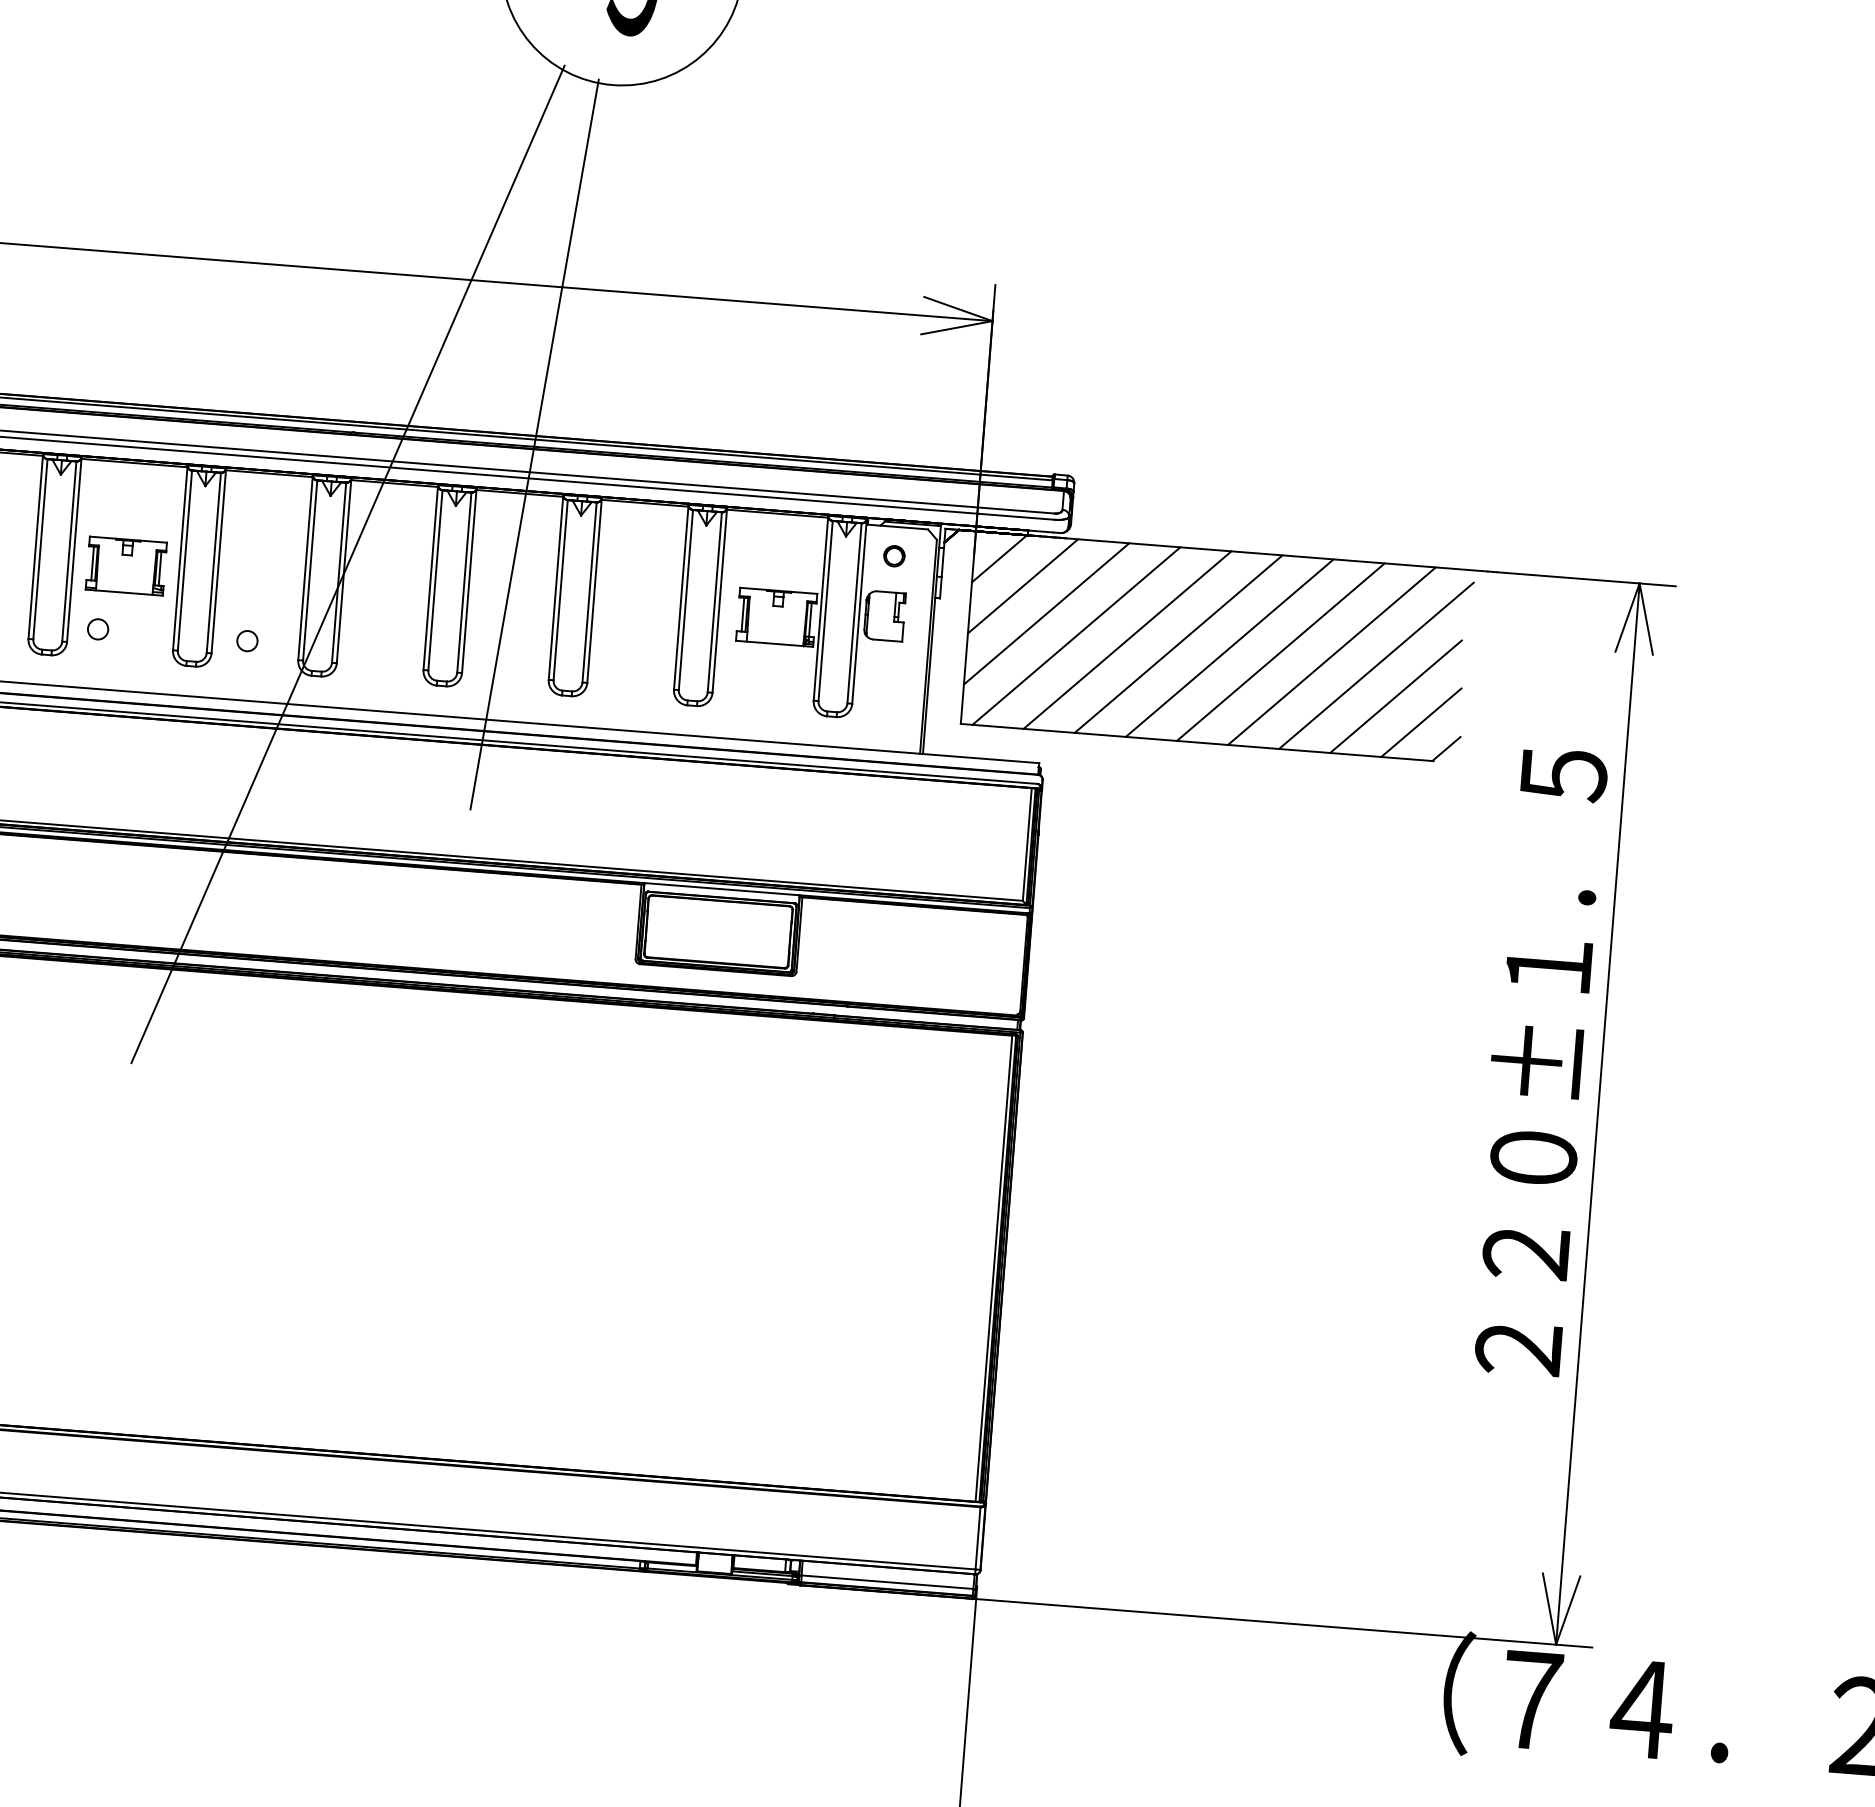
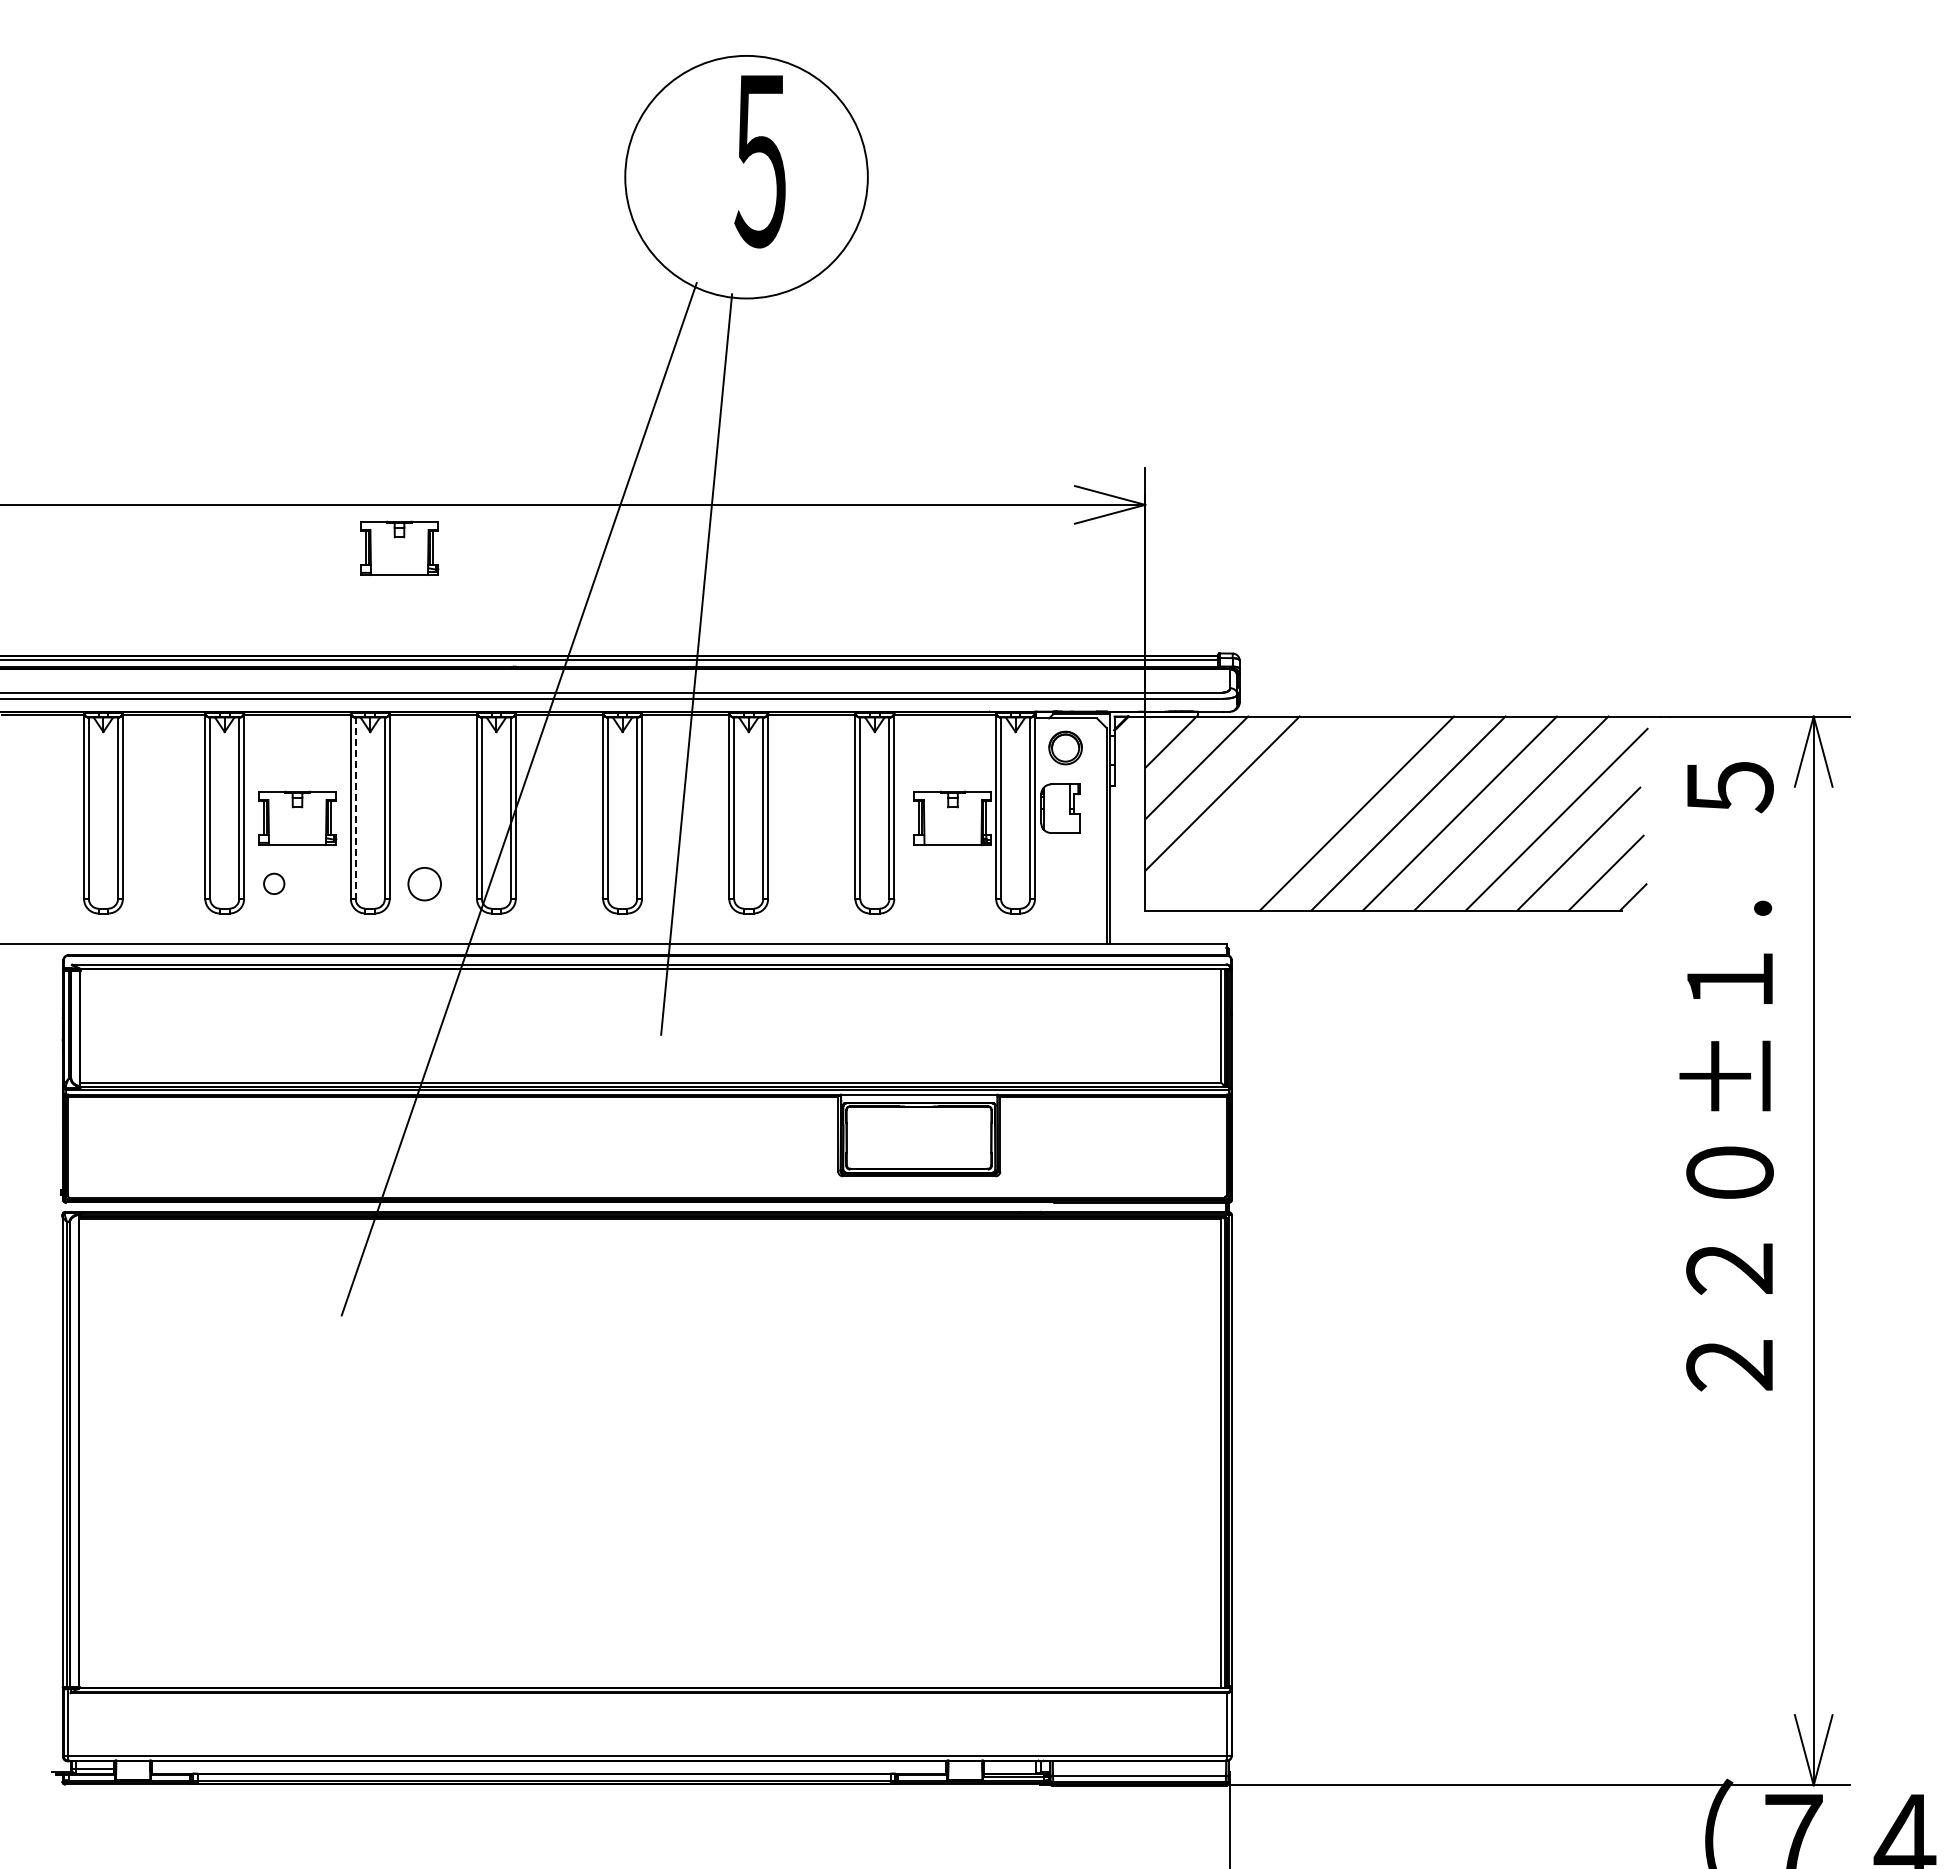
part: (248, 305) -> (399, 547), added
part: (894, 555) -> (1065, 747), size x1.6
line: (184, 560) -> (355, 808), solid -> dashed
line: (1076, 636) -> (1254, 813), removed
circle: (247, 640) -> (424, 883), size x1.6
line: (1127, 640) -> (1305, 813), removed
text: (1537, 1061) -> (1726, 1076), moved

